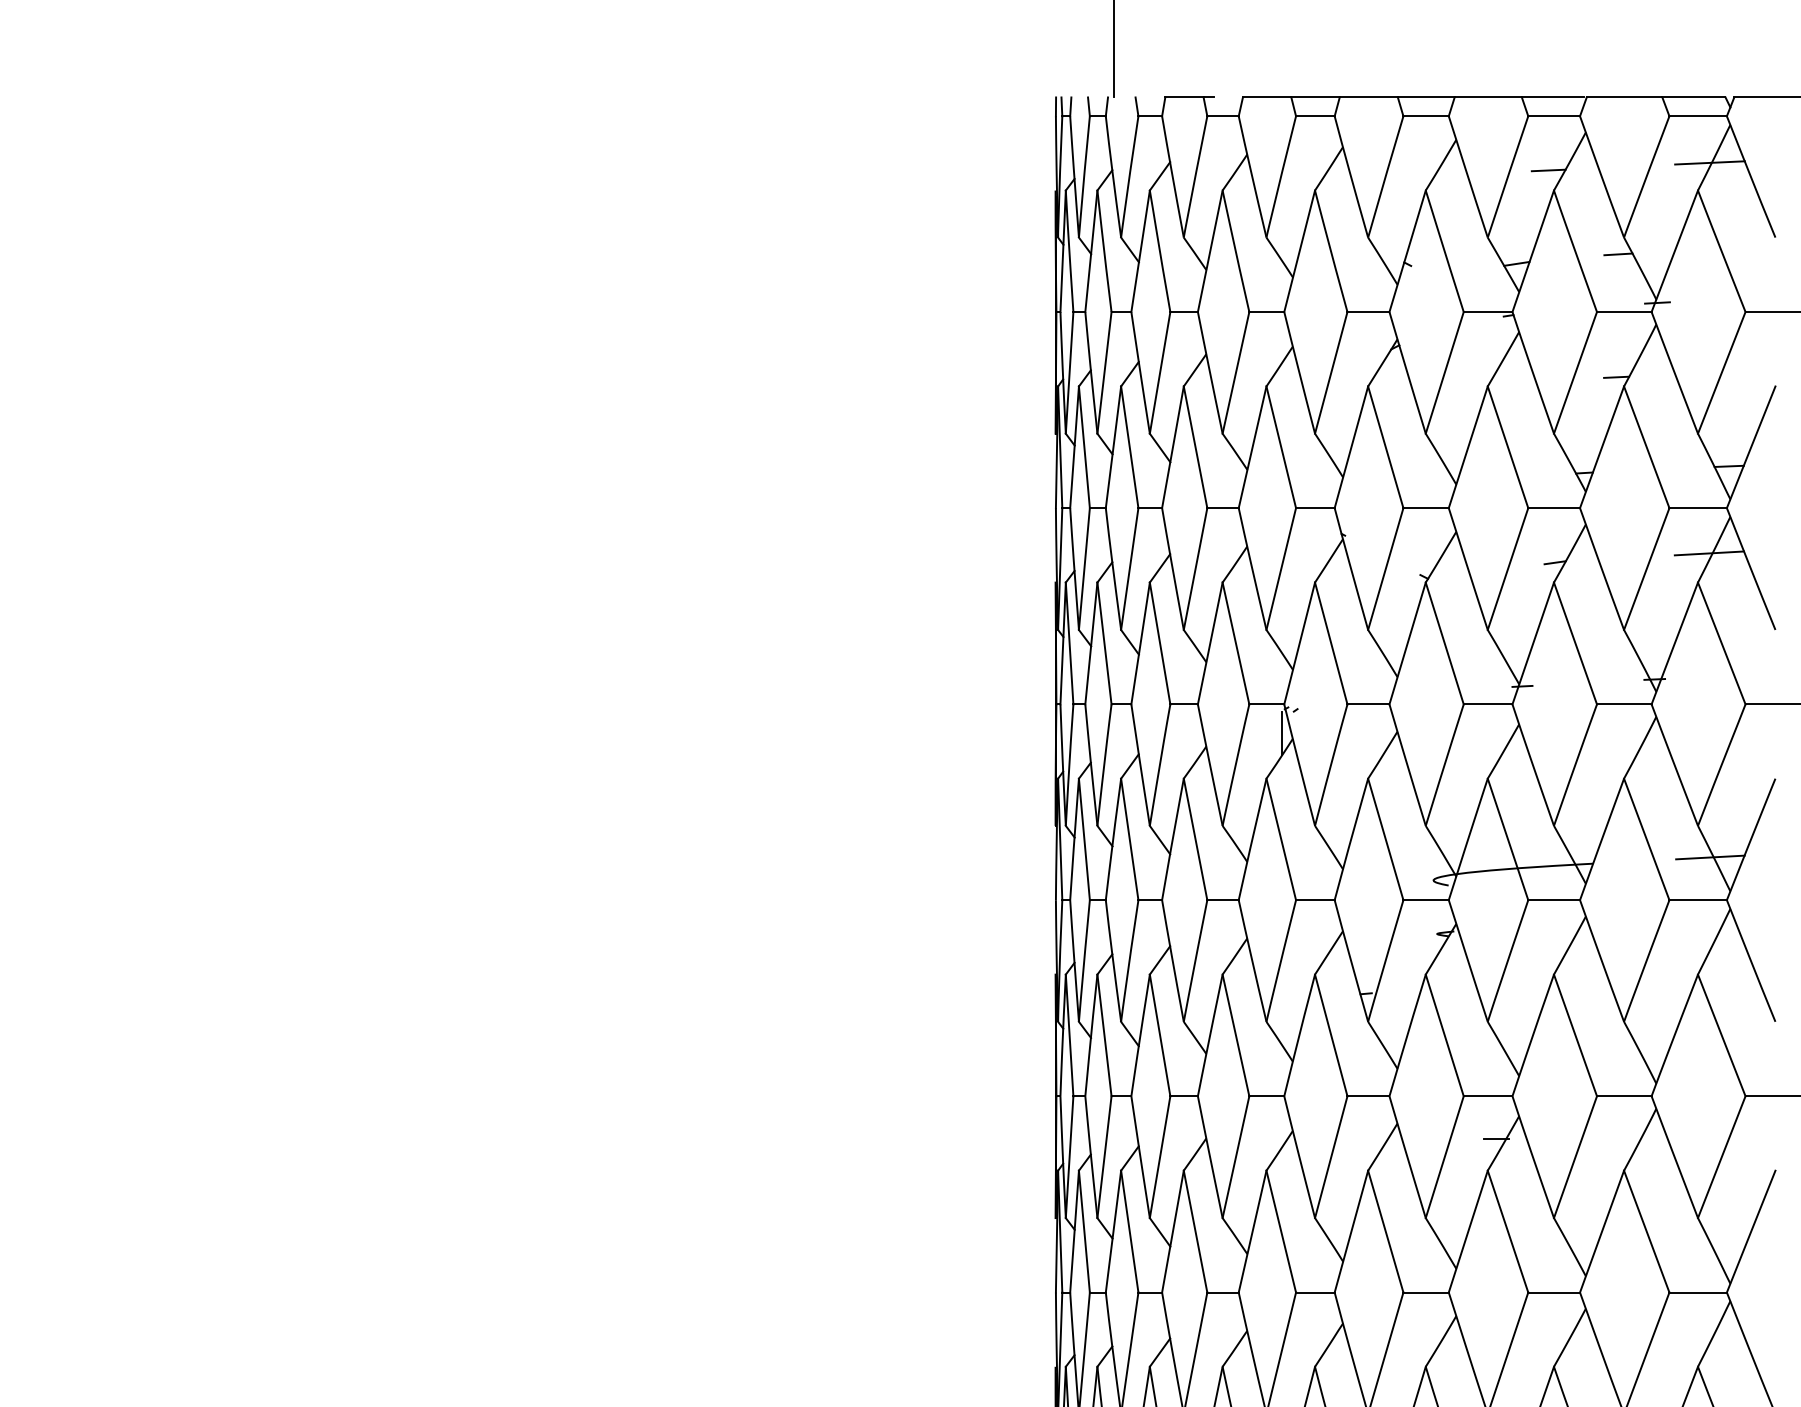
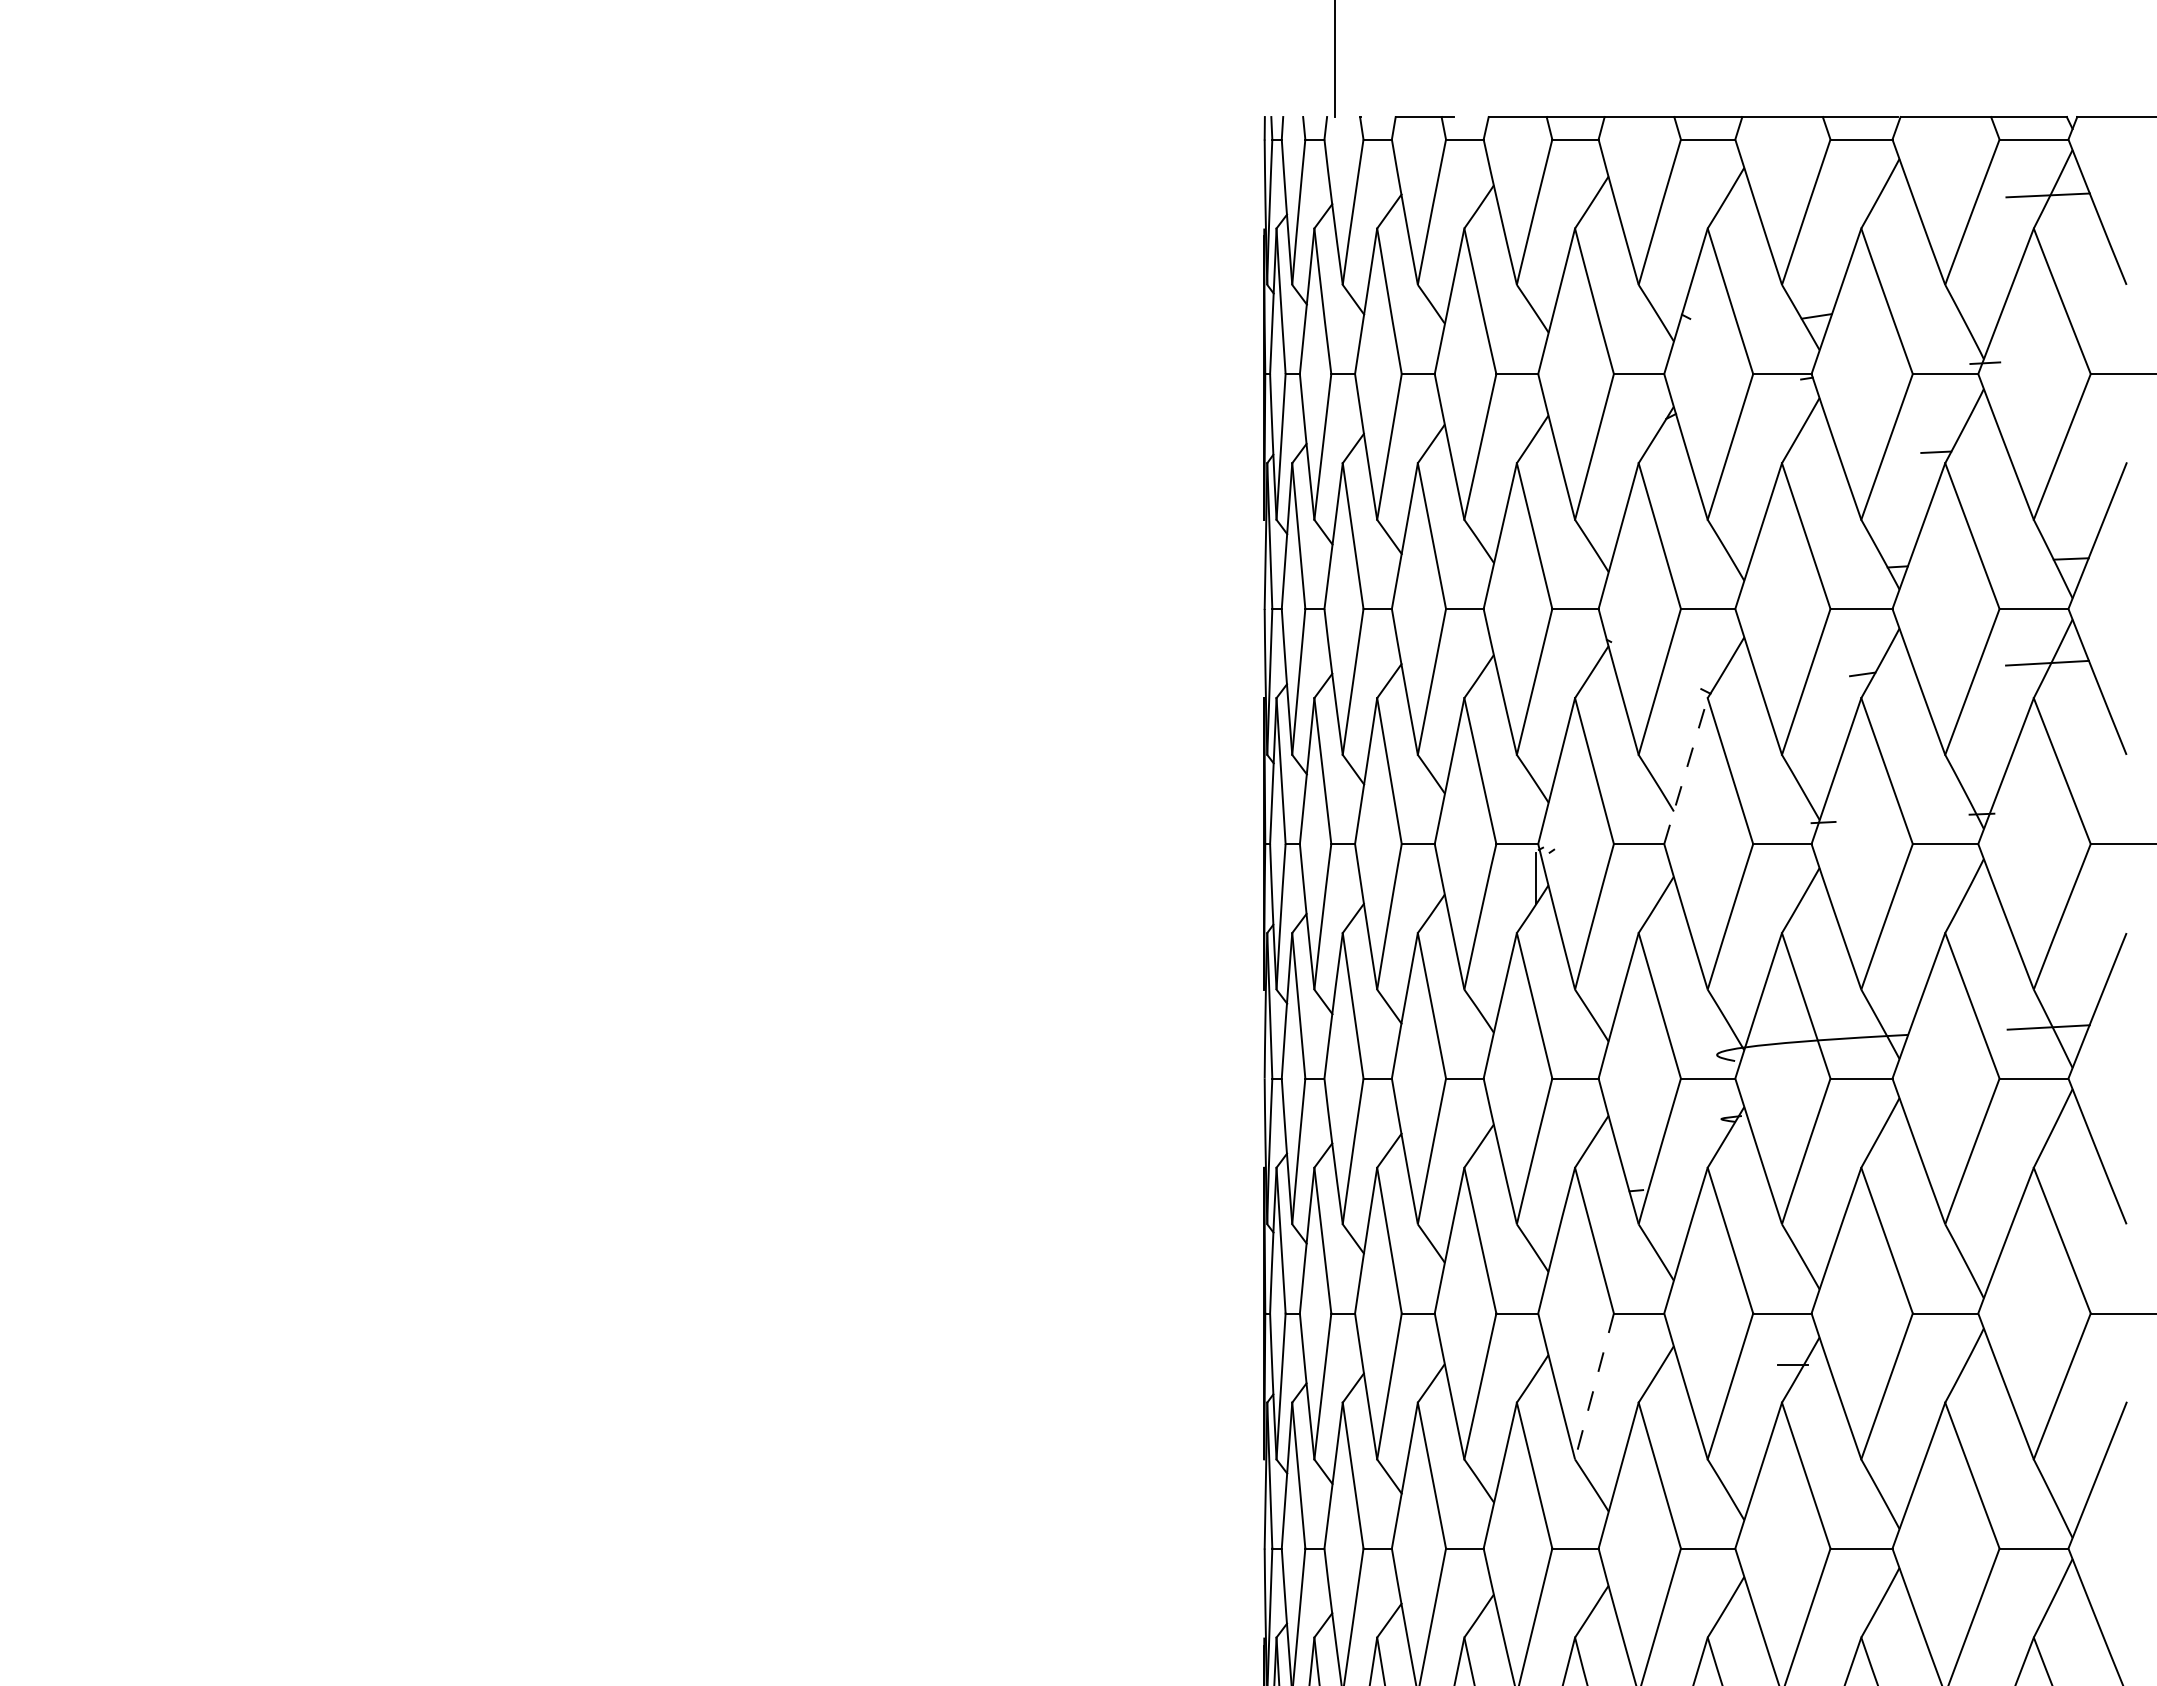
line: (1548, 170) -> (1854, 204), removed
line: (1618, 254) -> (1938, 305), removed
line: (1408, 642) -> (1686, 770), solid -> dashed
line: (1331, 1157) -> (1594, 1386), solid -> dashed

